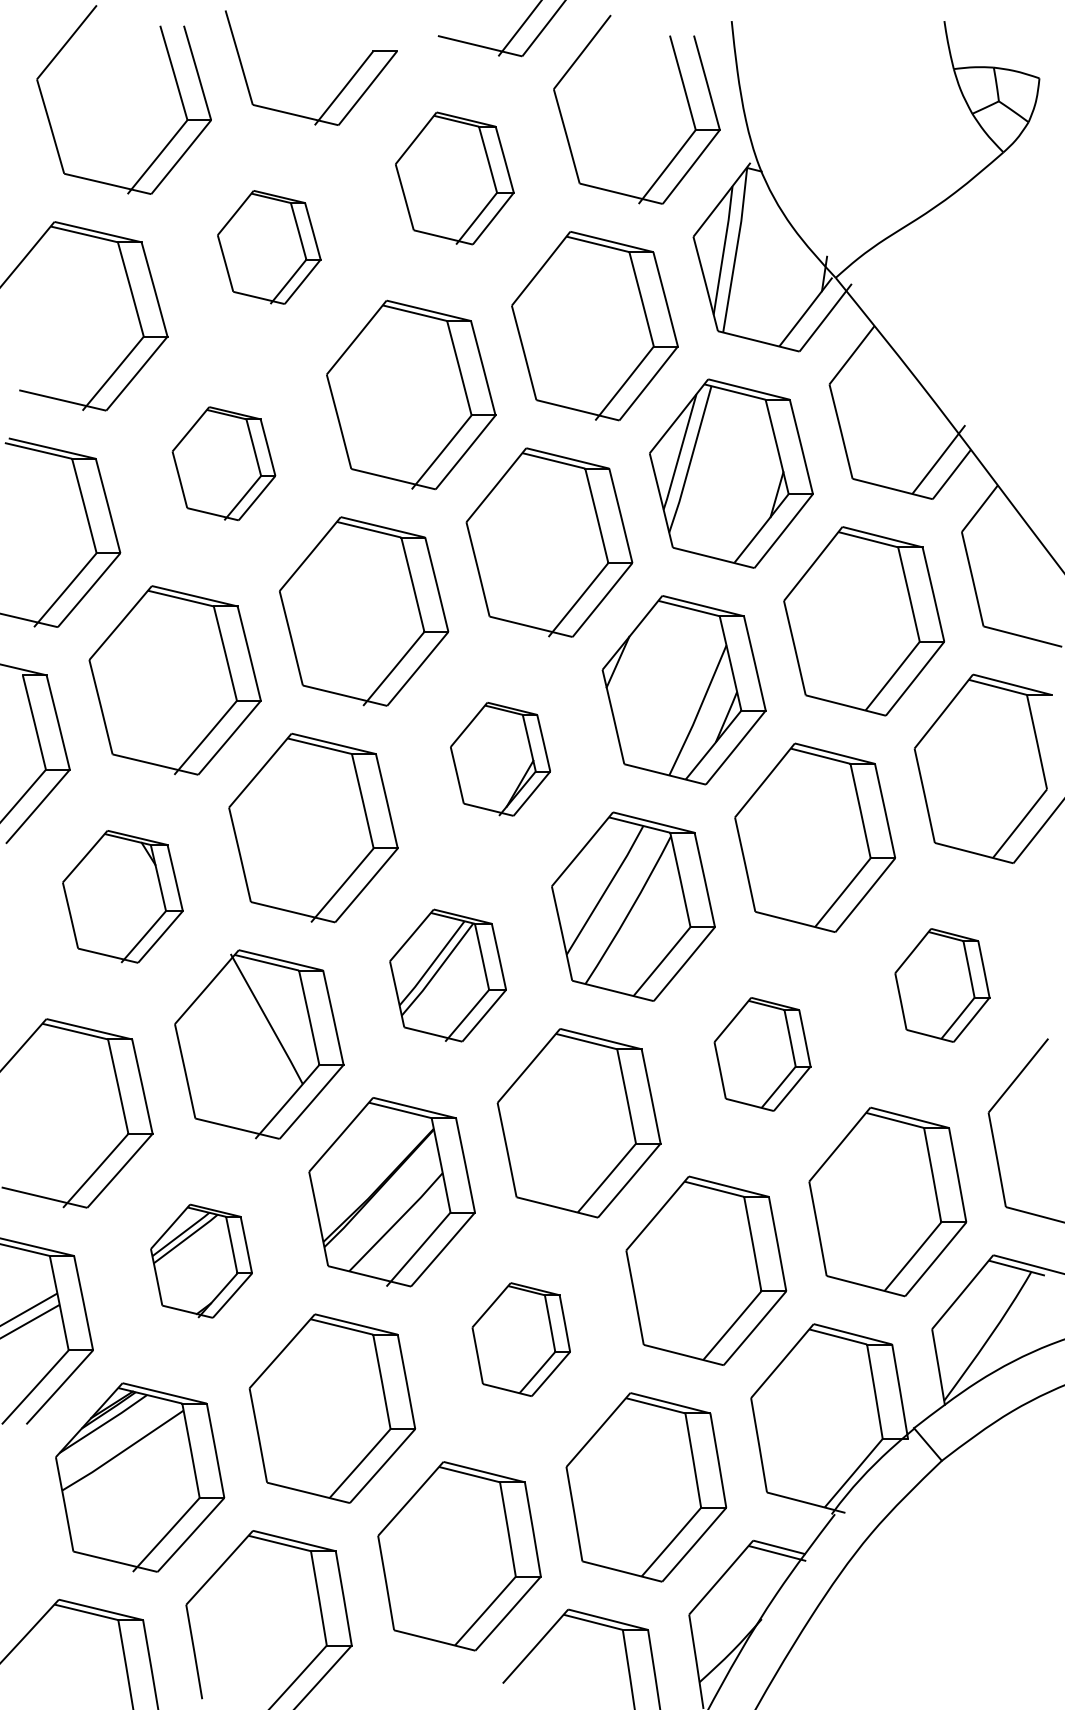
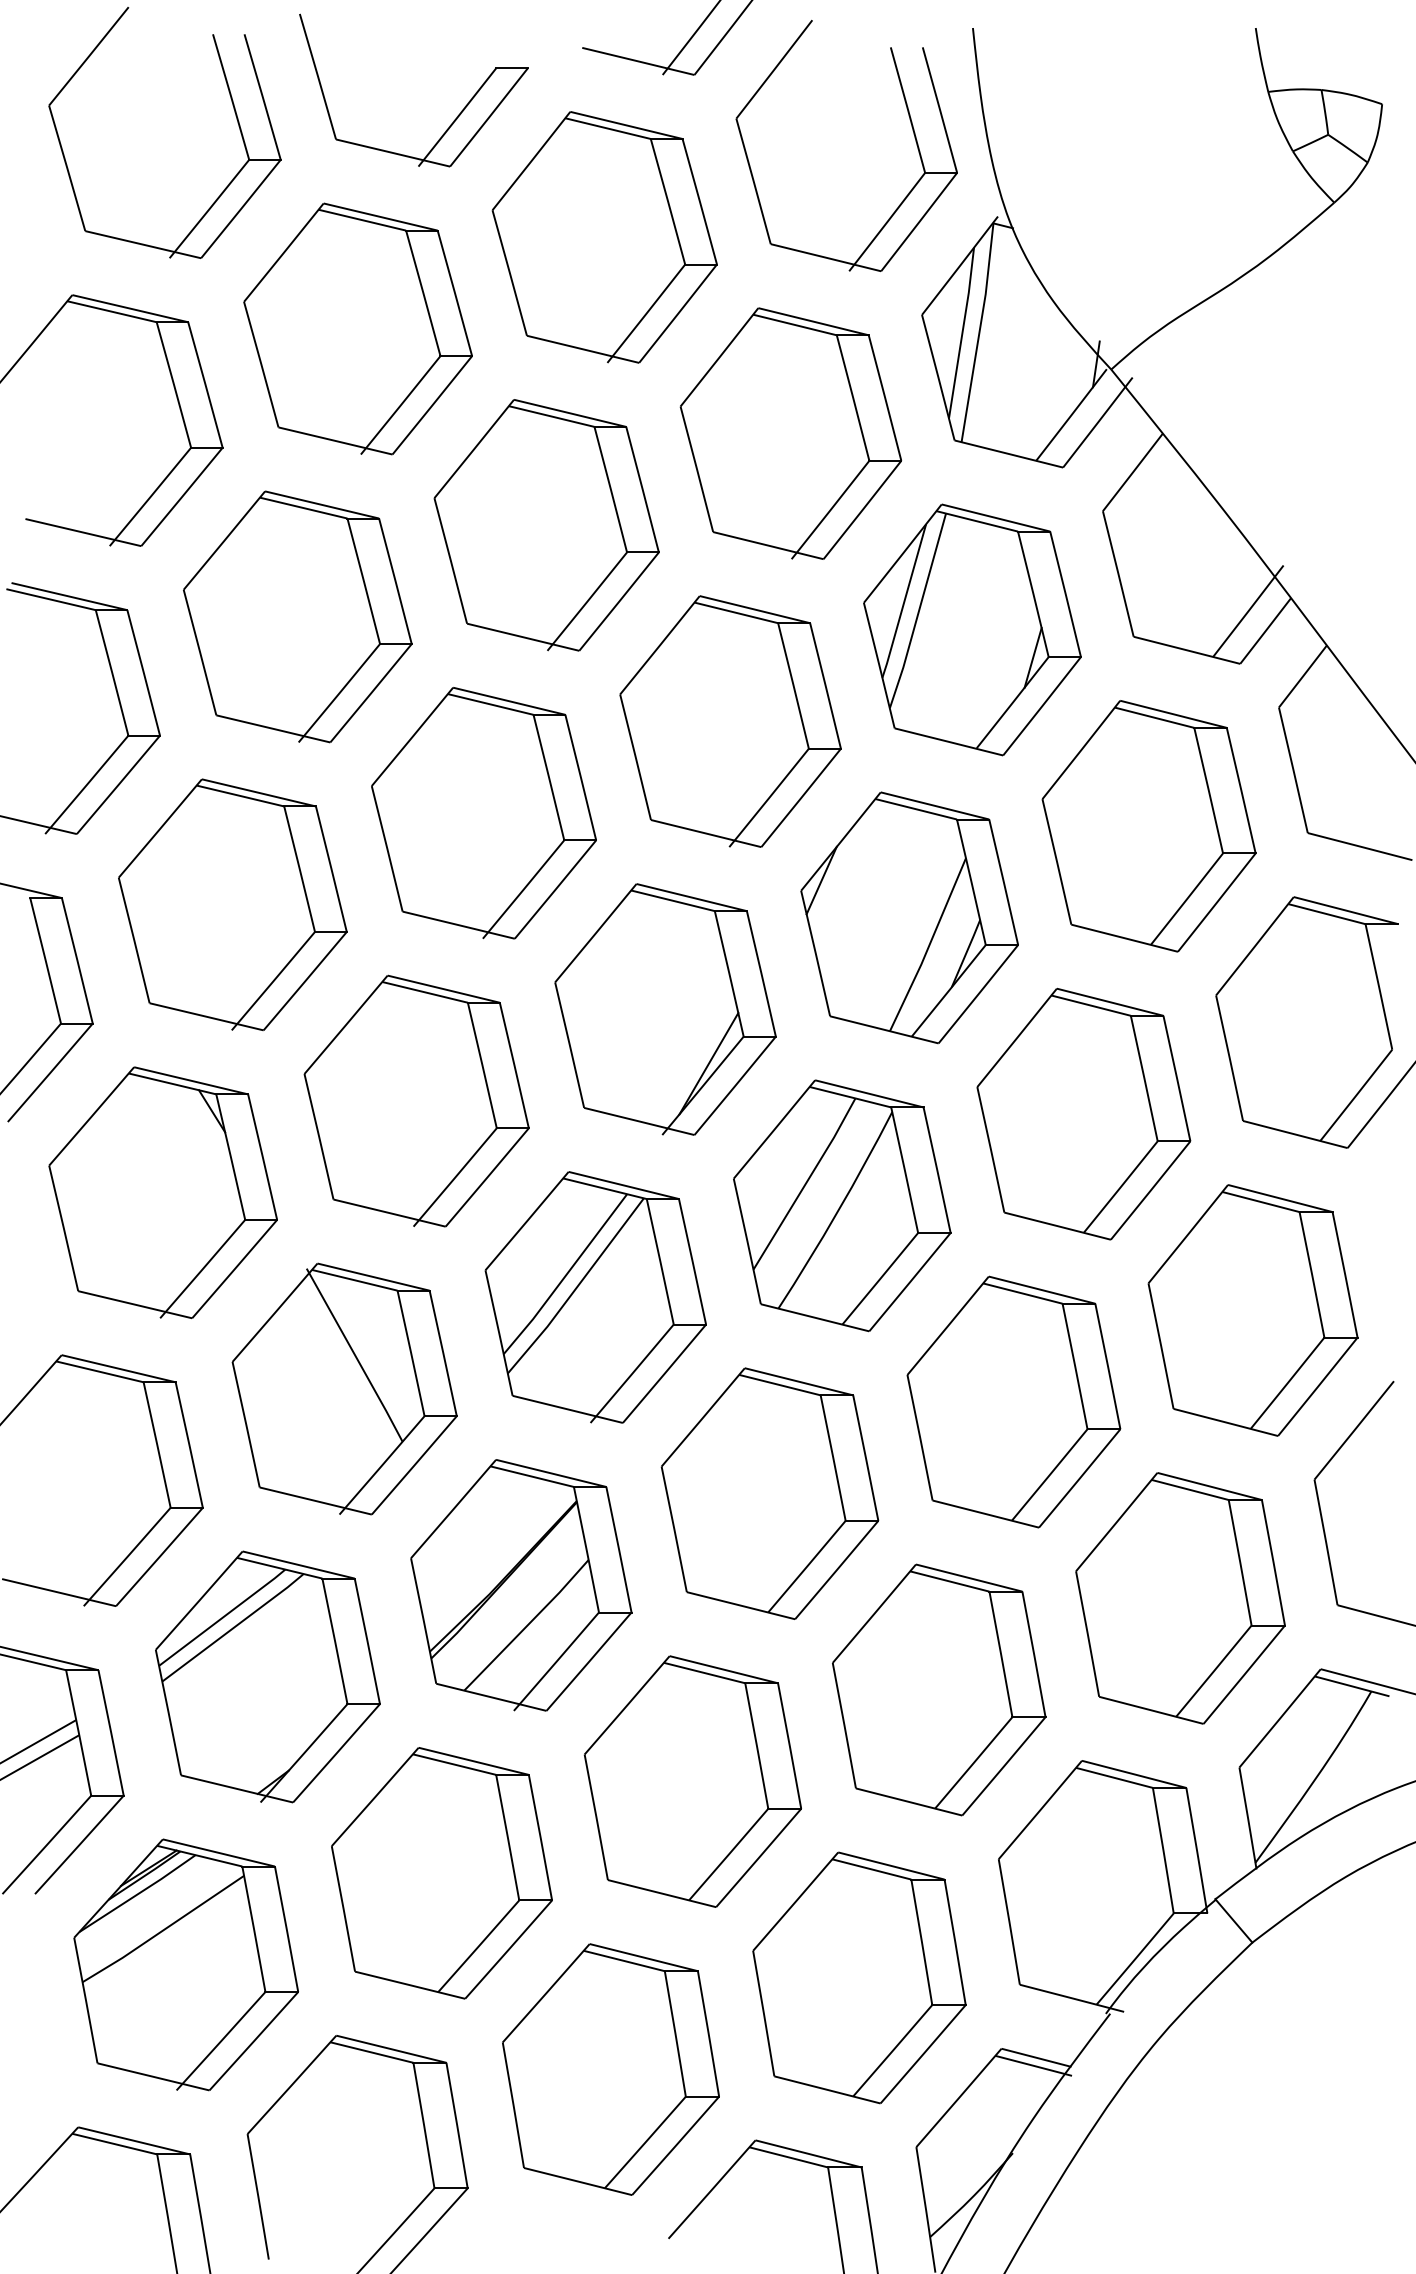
part: (454, 178) -> (604, 237), size x1.43
part: (268, 247) -> (356, 329), size x1.67
part: (223, 463) -> (297, 616), size x1.67
part: (500, 759) -> (665, 1010), size x1.67
part: (122, 896) -> (162, 1192), size x1.43
part: (447, 975) -> (594, 1297), size x1.43
part: (942, 985) -> (1253, 1310), size x1.67
part: (762, 1054) -> (1013, 1402), size x1.67
part: (201, 1261) -> (267, 1677), size x1.67
part: (521, 1339) -> (693, 1781), size x1.67

